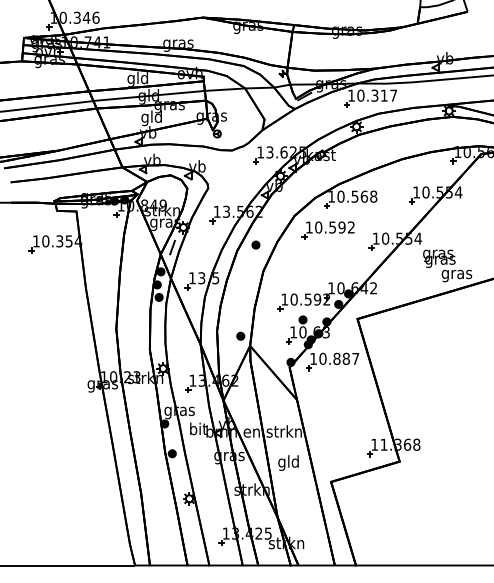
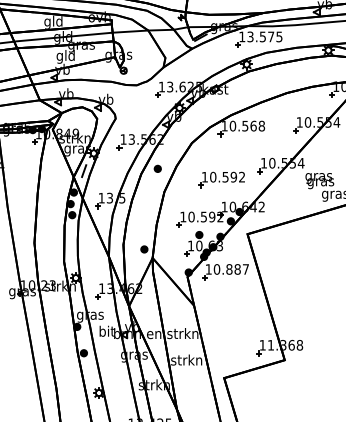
text: (376, 95) -> (264, 36), 10.317 -> 13.575
part: (327, 230) -> (221, 179), moved
text: (288, 462) -> (186, 360), gld -> strkn

